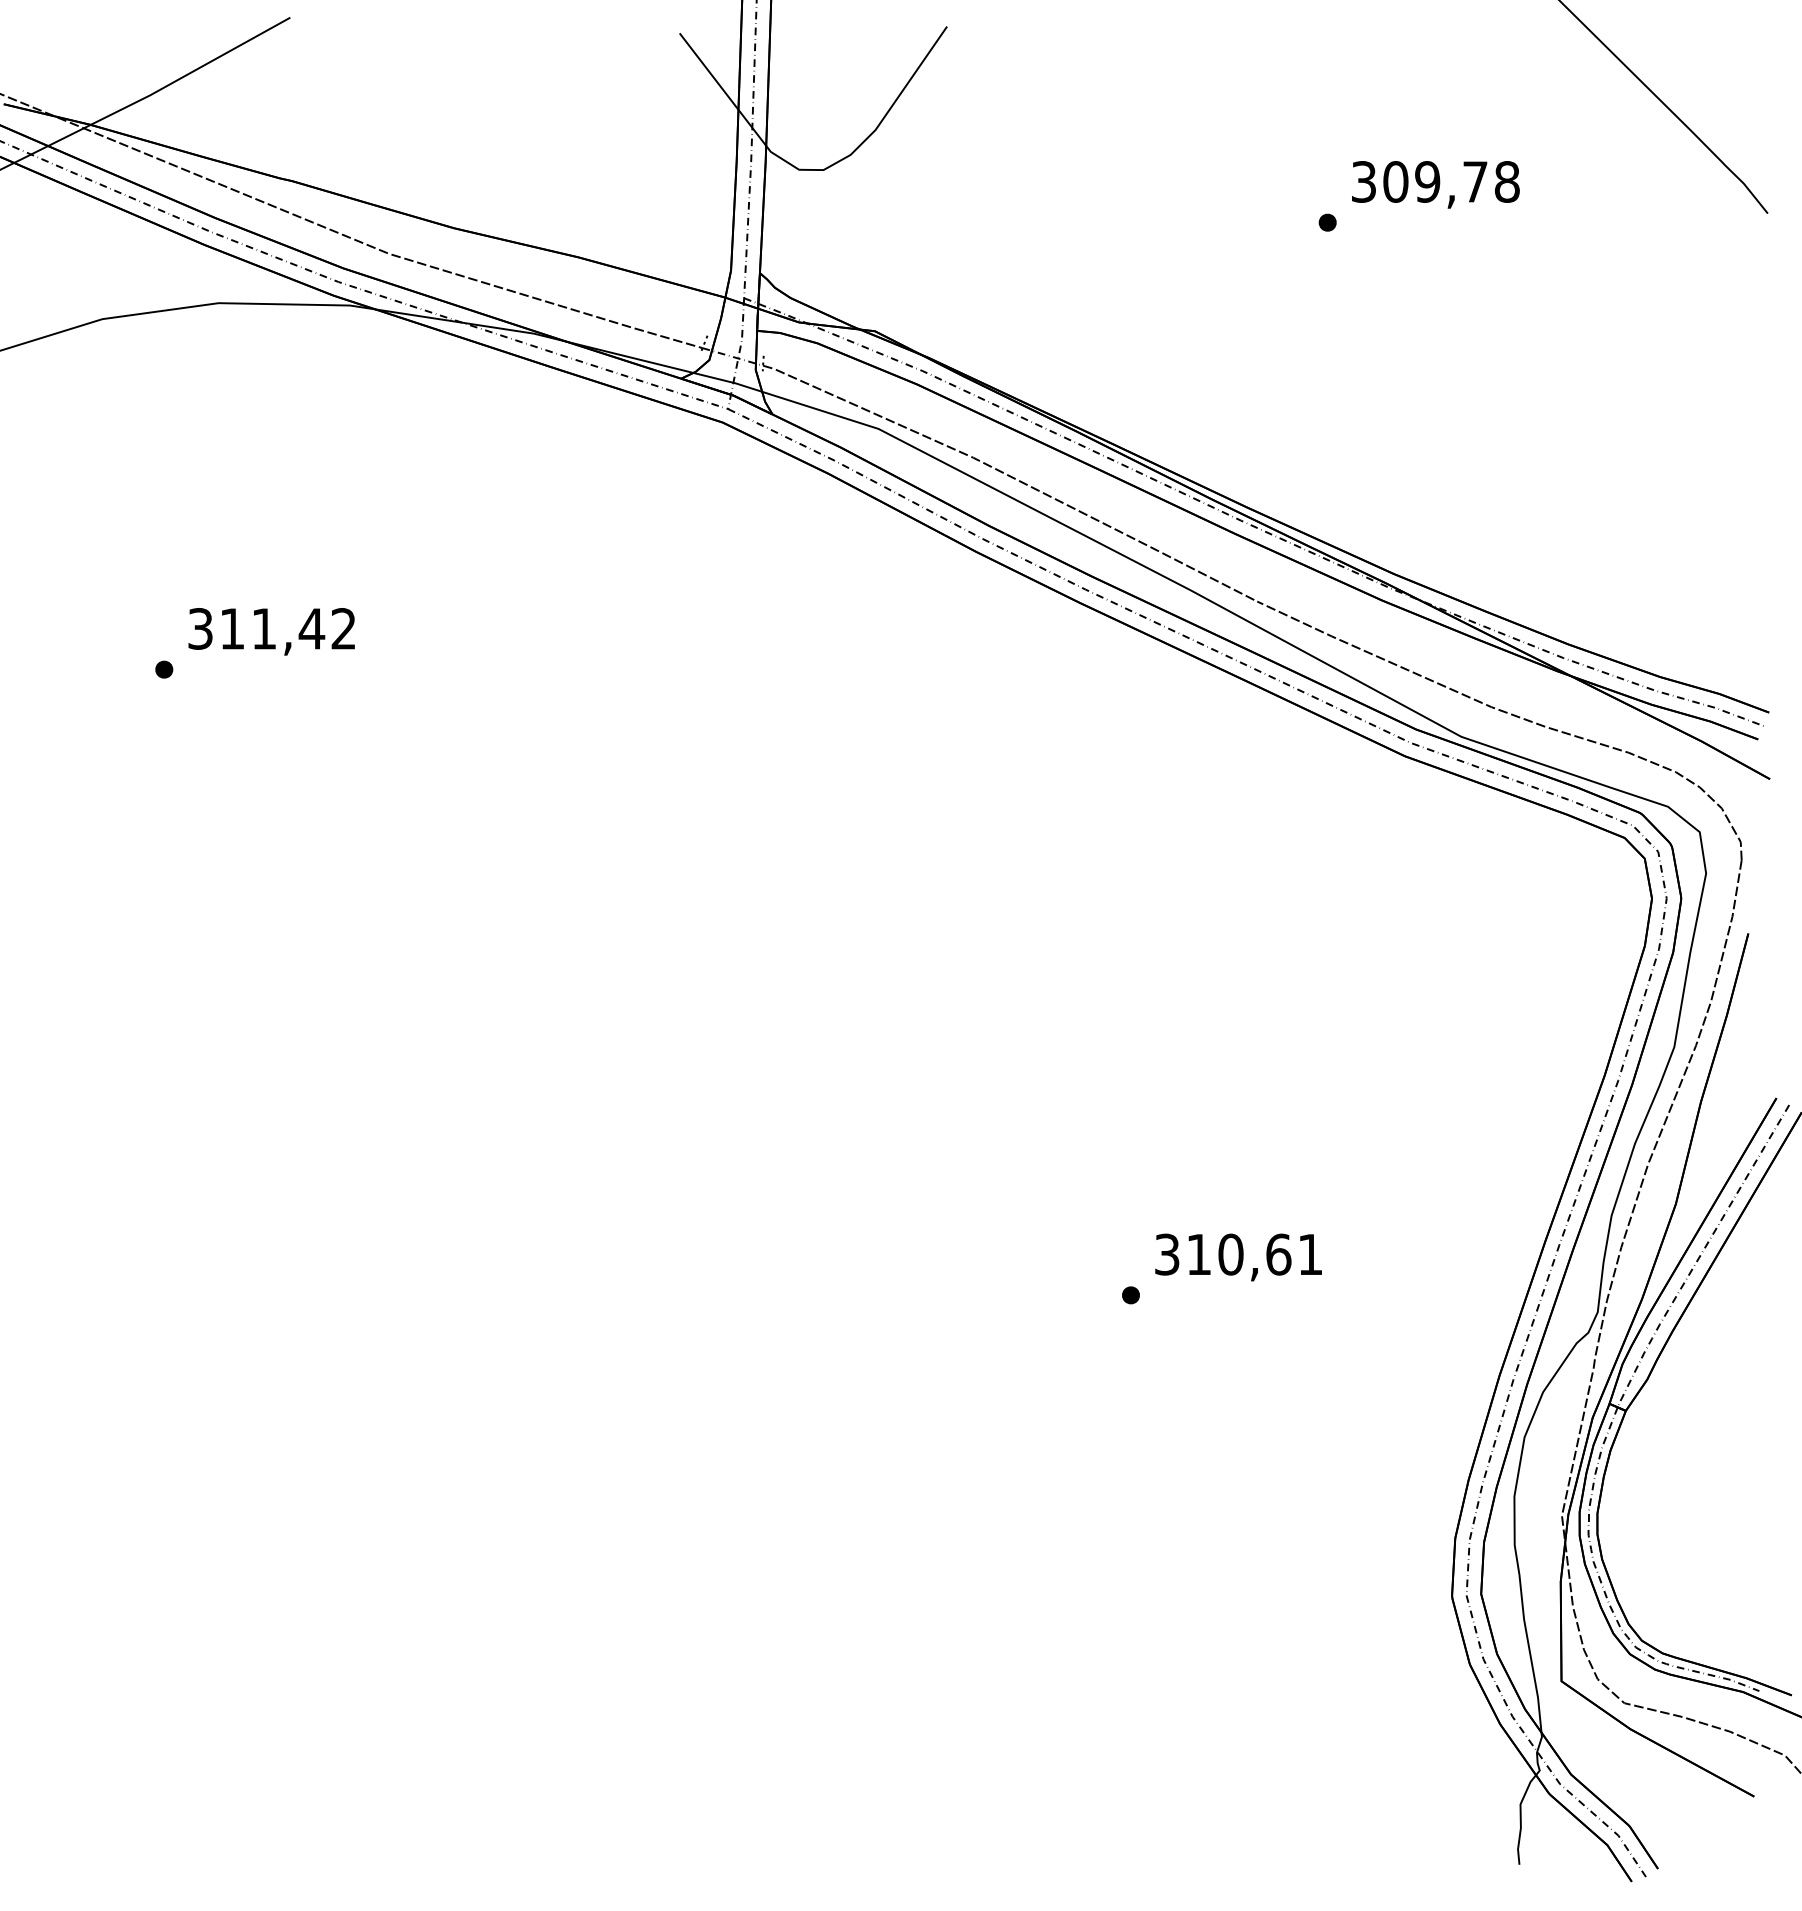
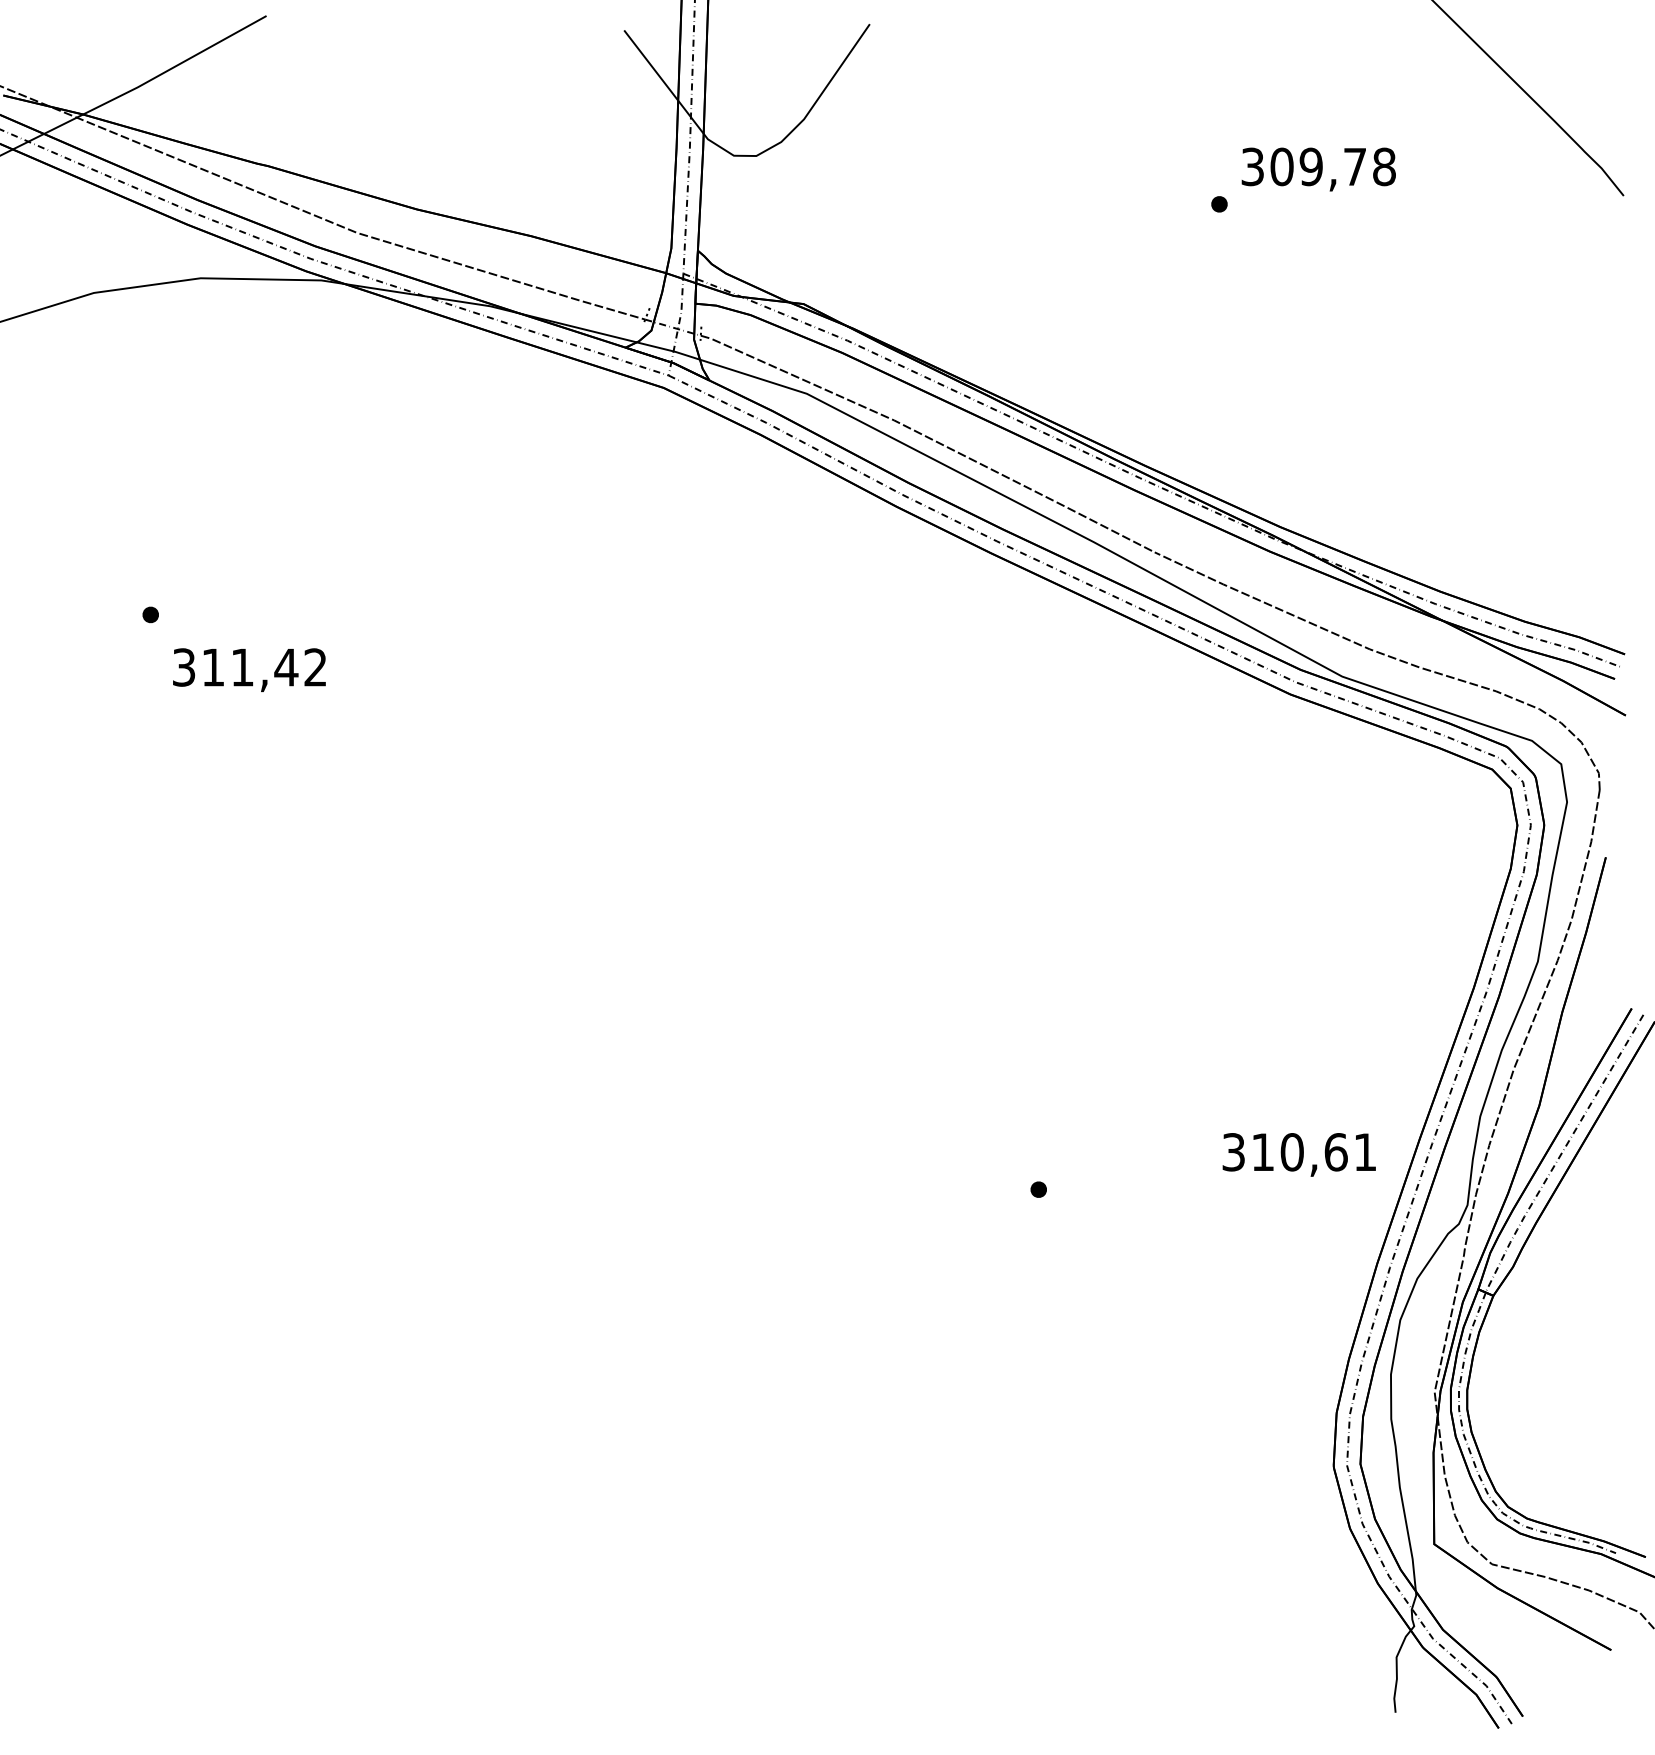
text: (271, 631) -> (249, 669), moved
text: (1238, 1257) -> (1299, 1154), moved

